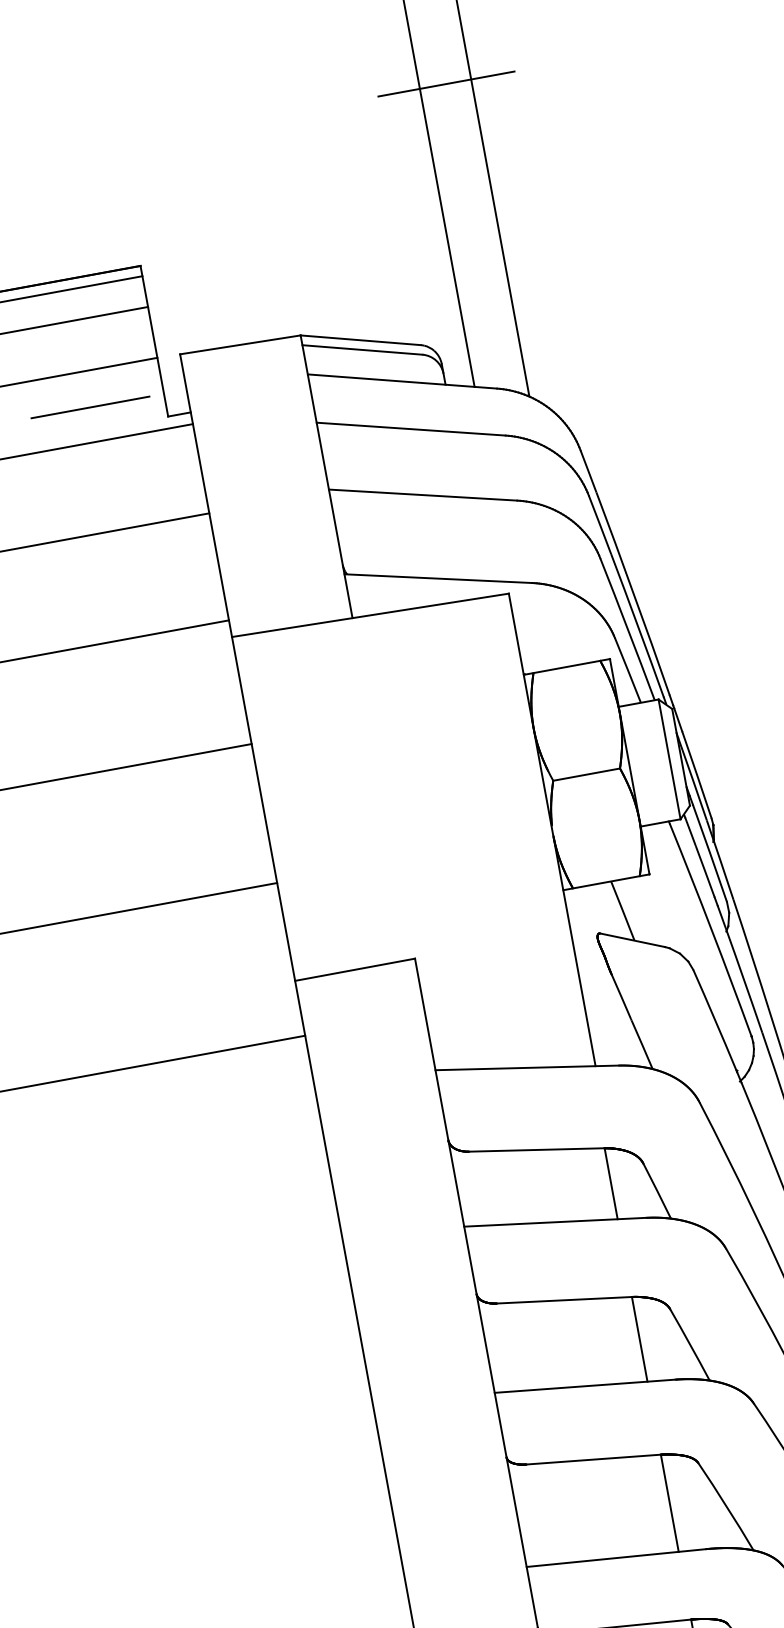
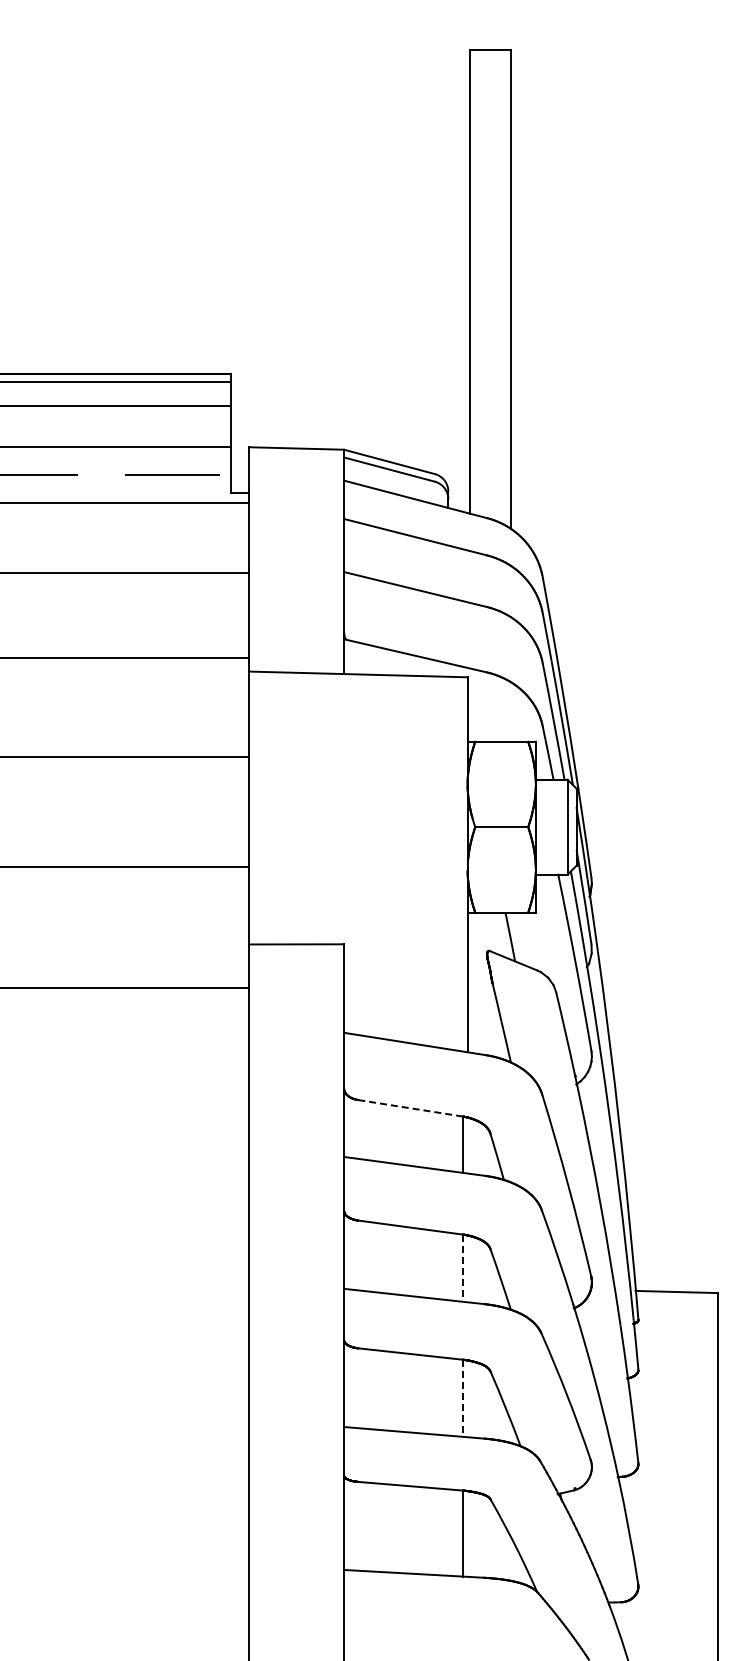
line: (446, 84) -> (491, 277), removed
line: (536, 1150) -> (410, 1108), solid -> dashed
line: (639, 1339) -> (462, 1268), solid -> dashed
line: (669, 1503) -> (462, 1398), solid -> dashed

